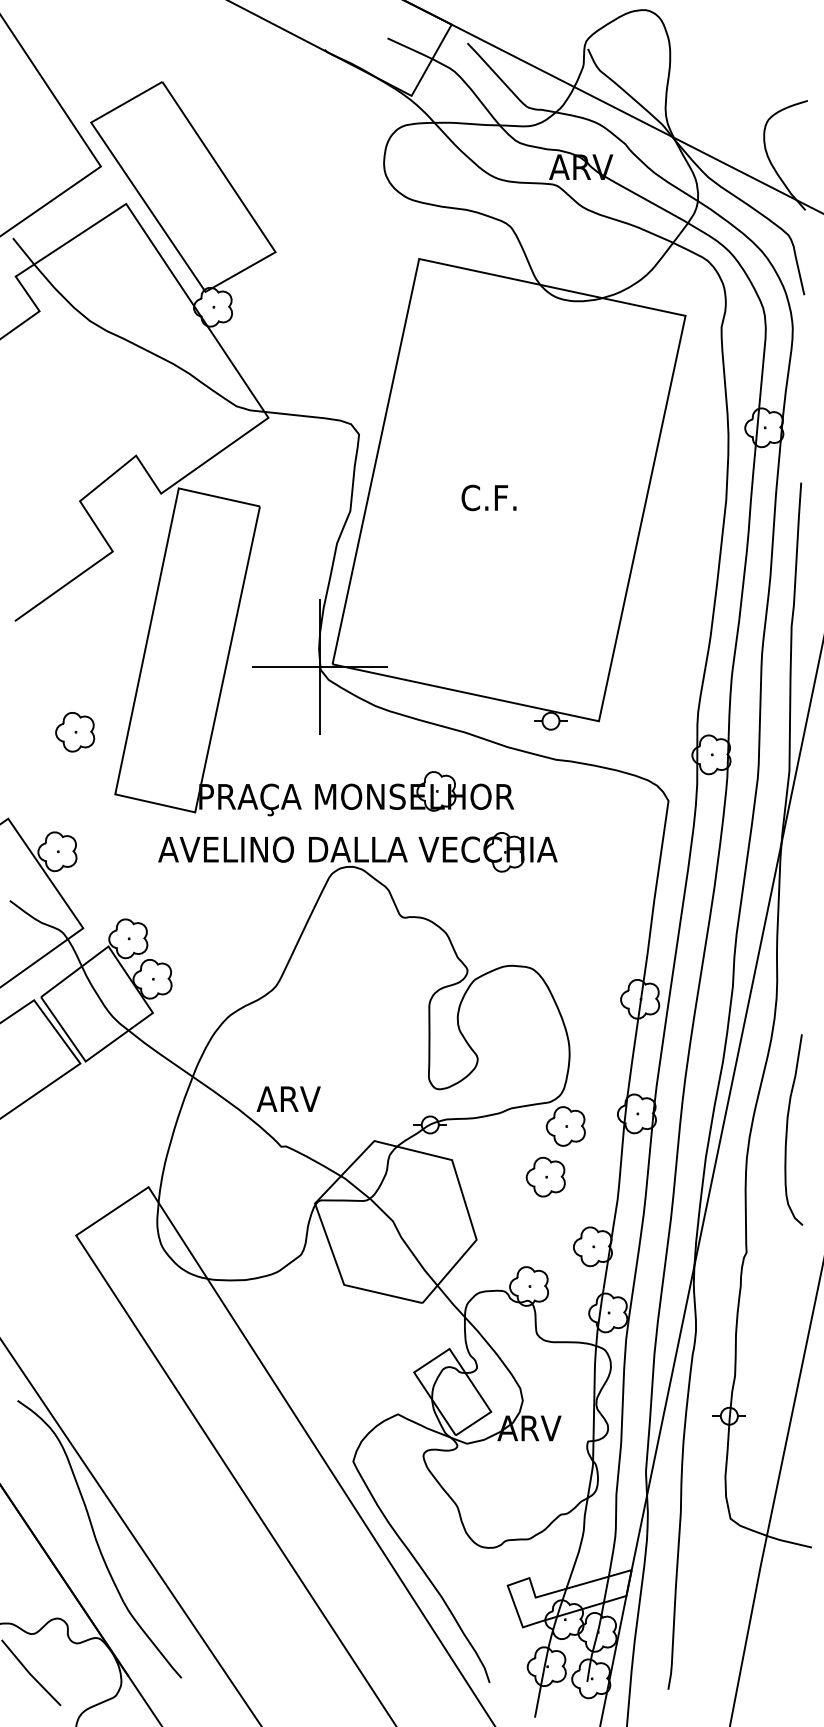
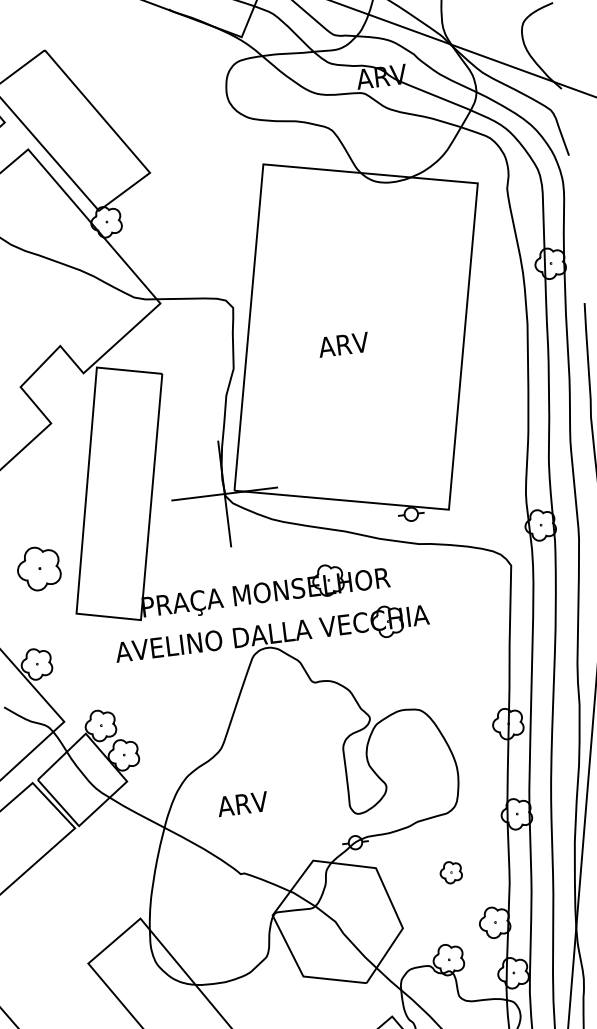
text: (492, 497) -> (343, 344), C.F. -> ARV
part: (75, 732) -> (39, 568), size x1.4
text: (288, 1098) -> (242, 803), moved
part: (565, 1126) -> (461, 830), removed
part: (545, 1177) -> (450, 872), size x0.7

